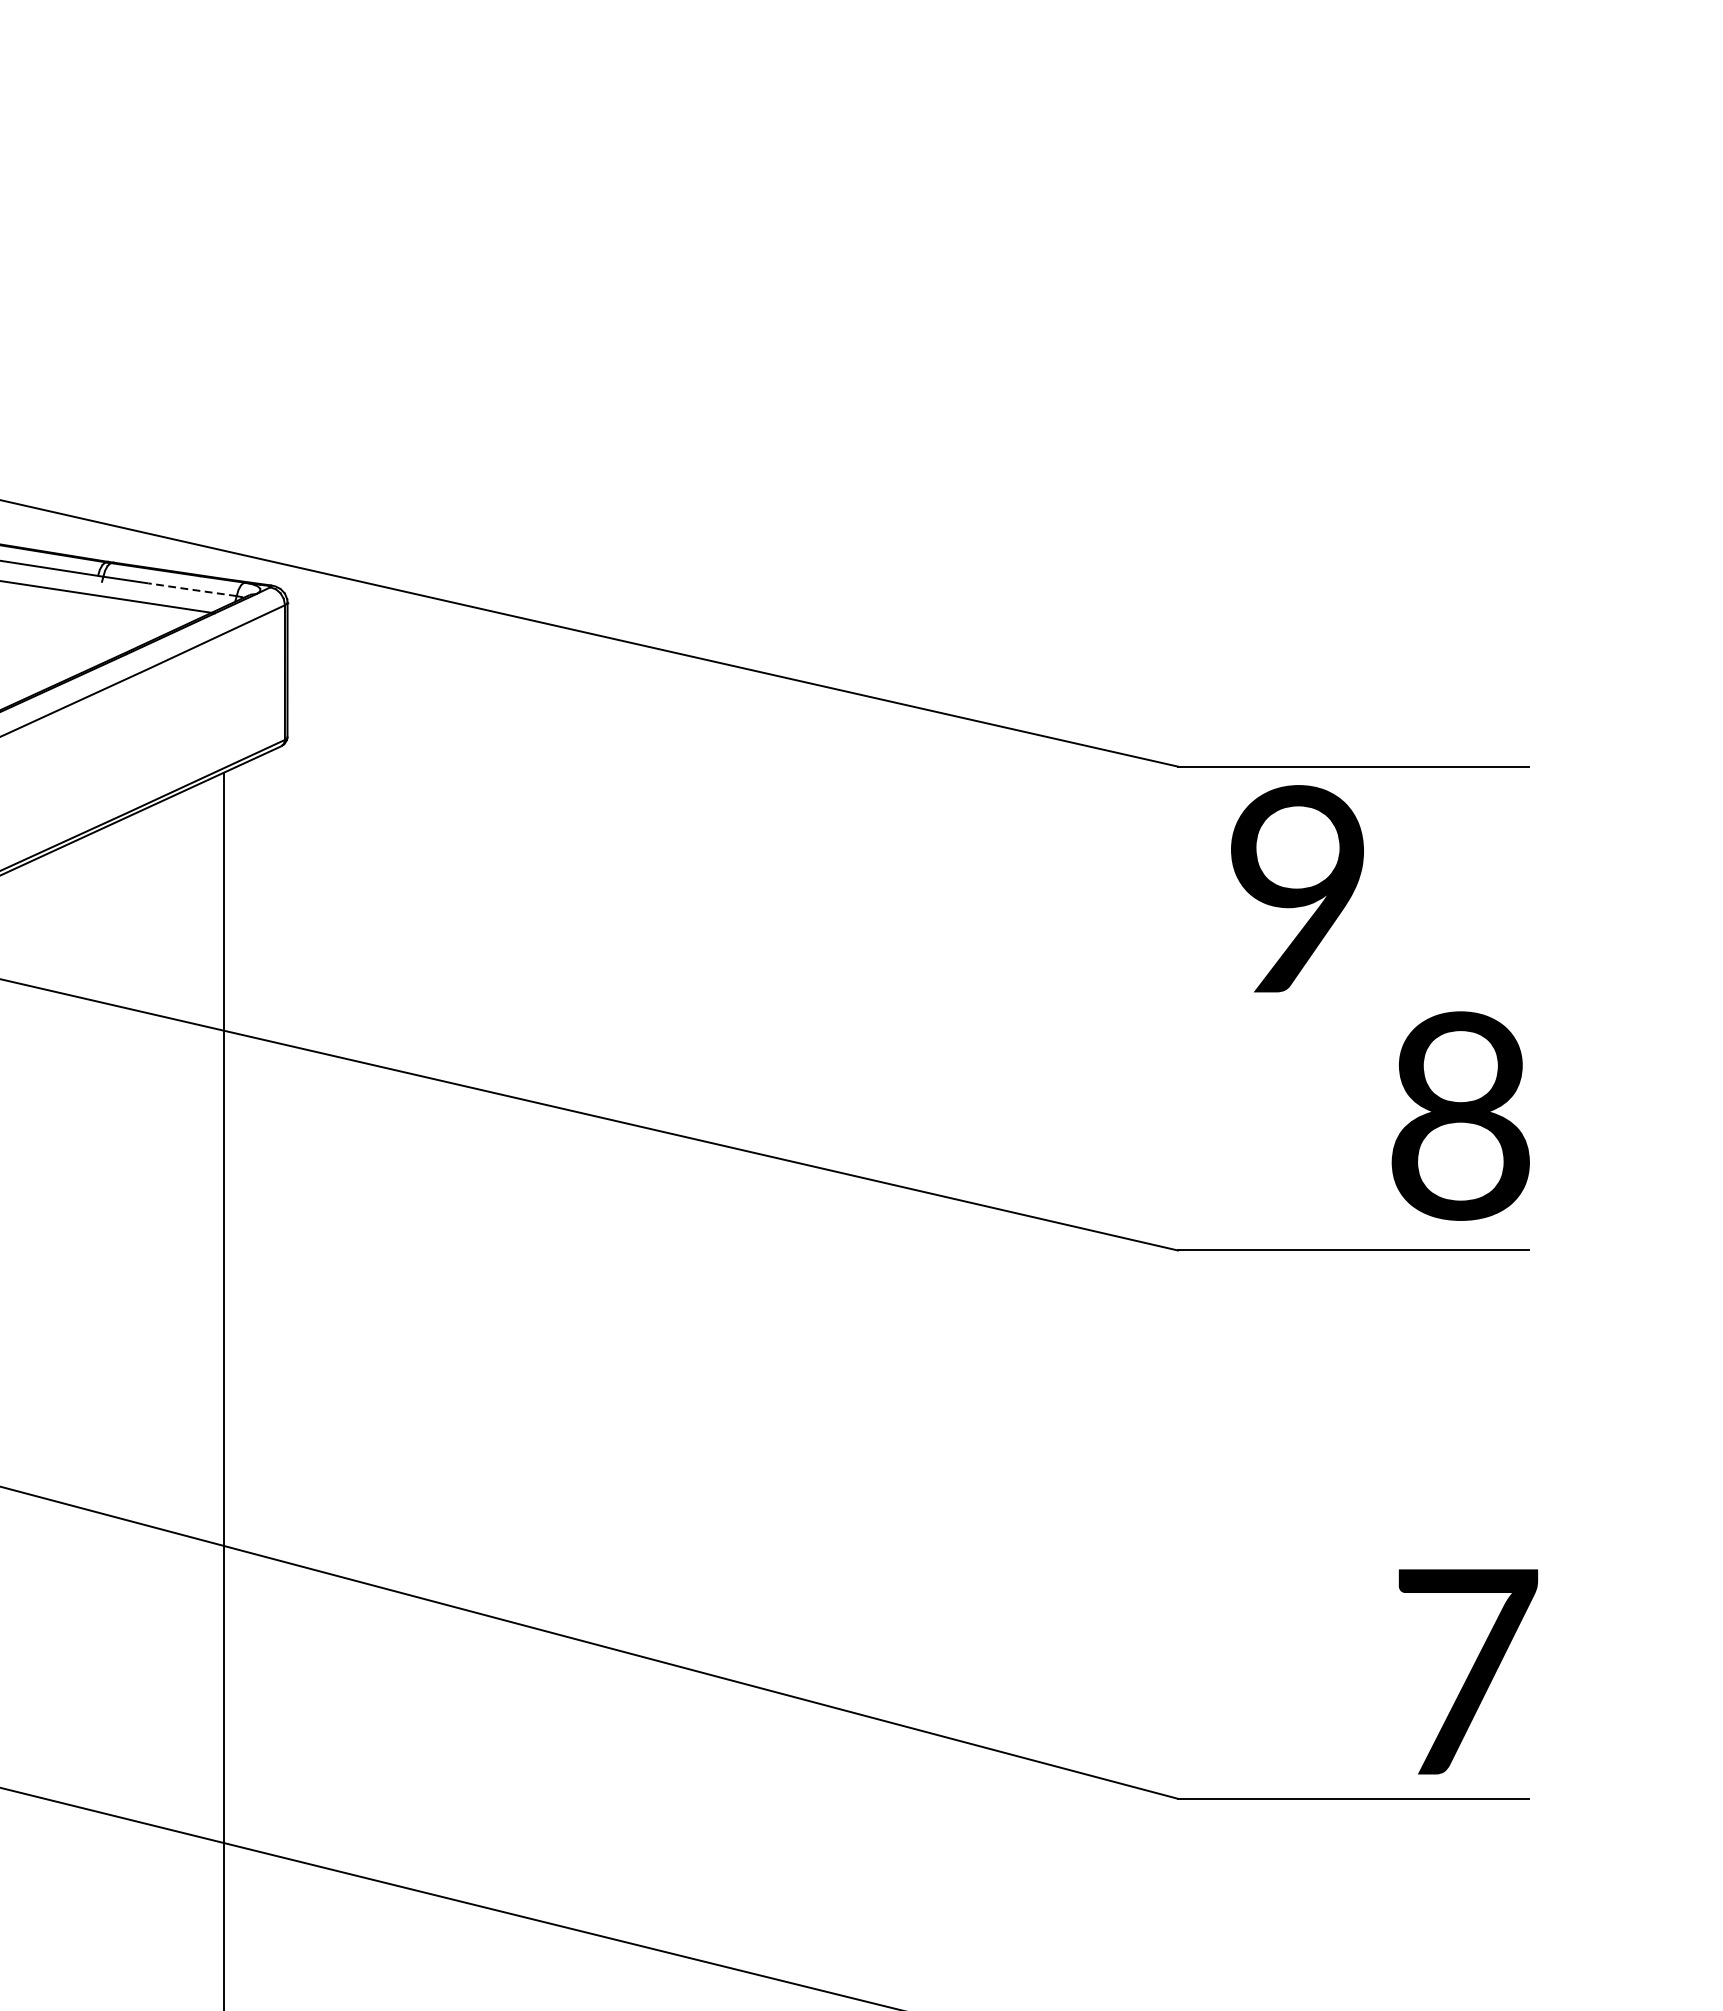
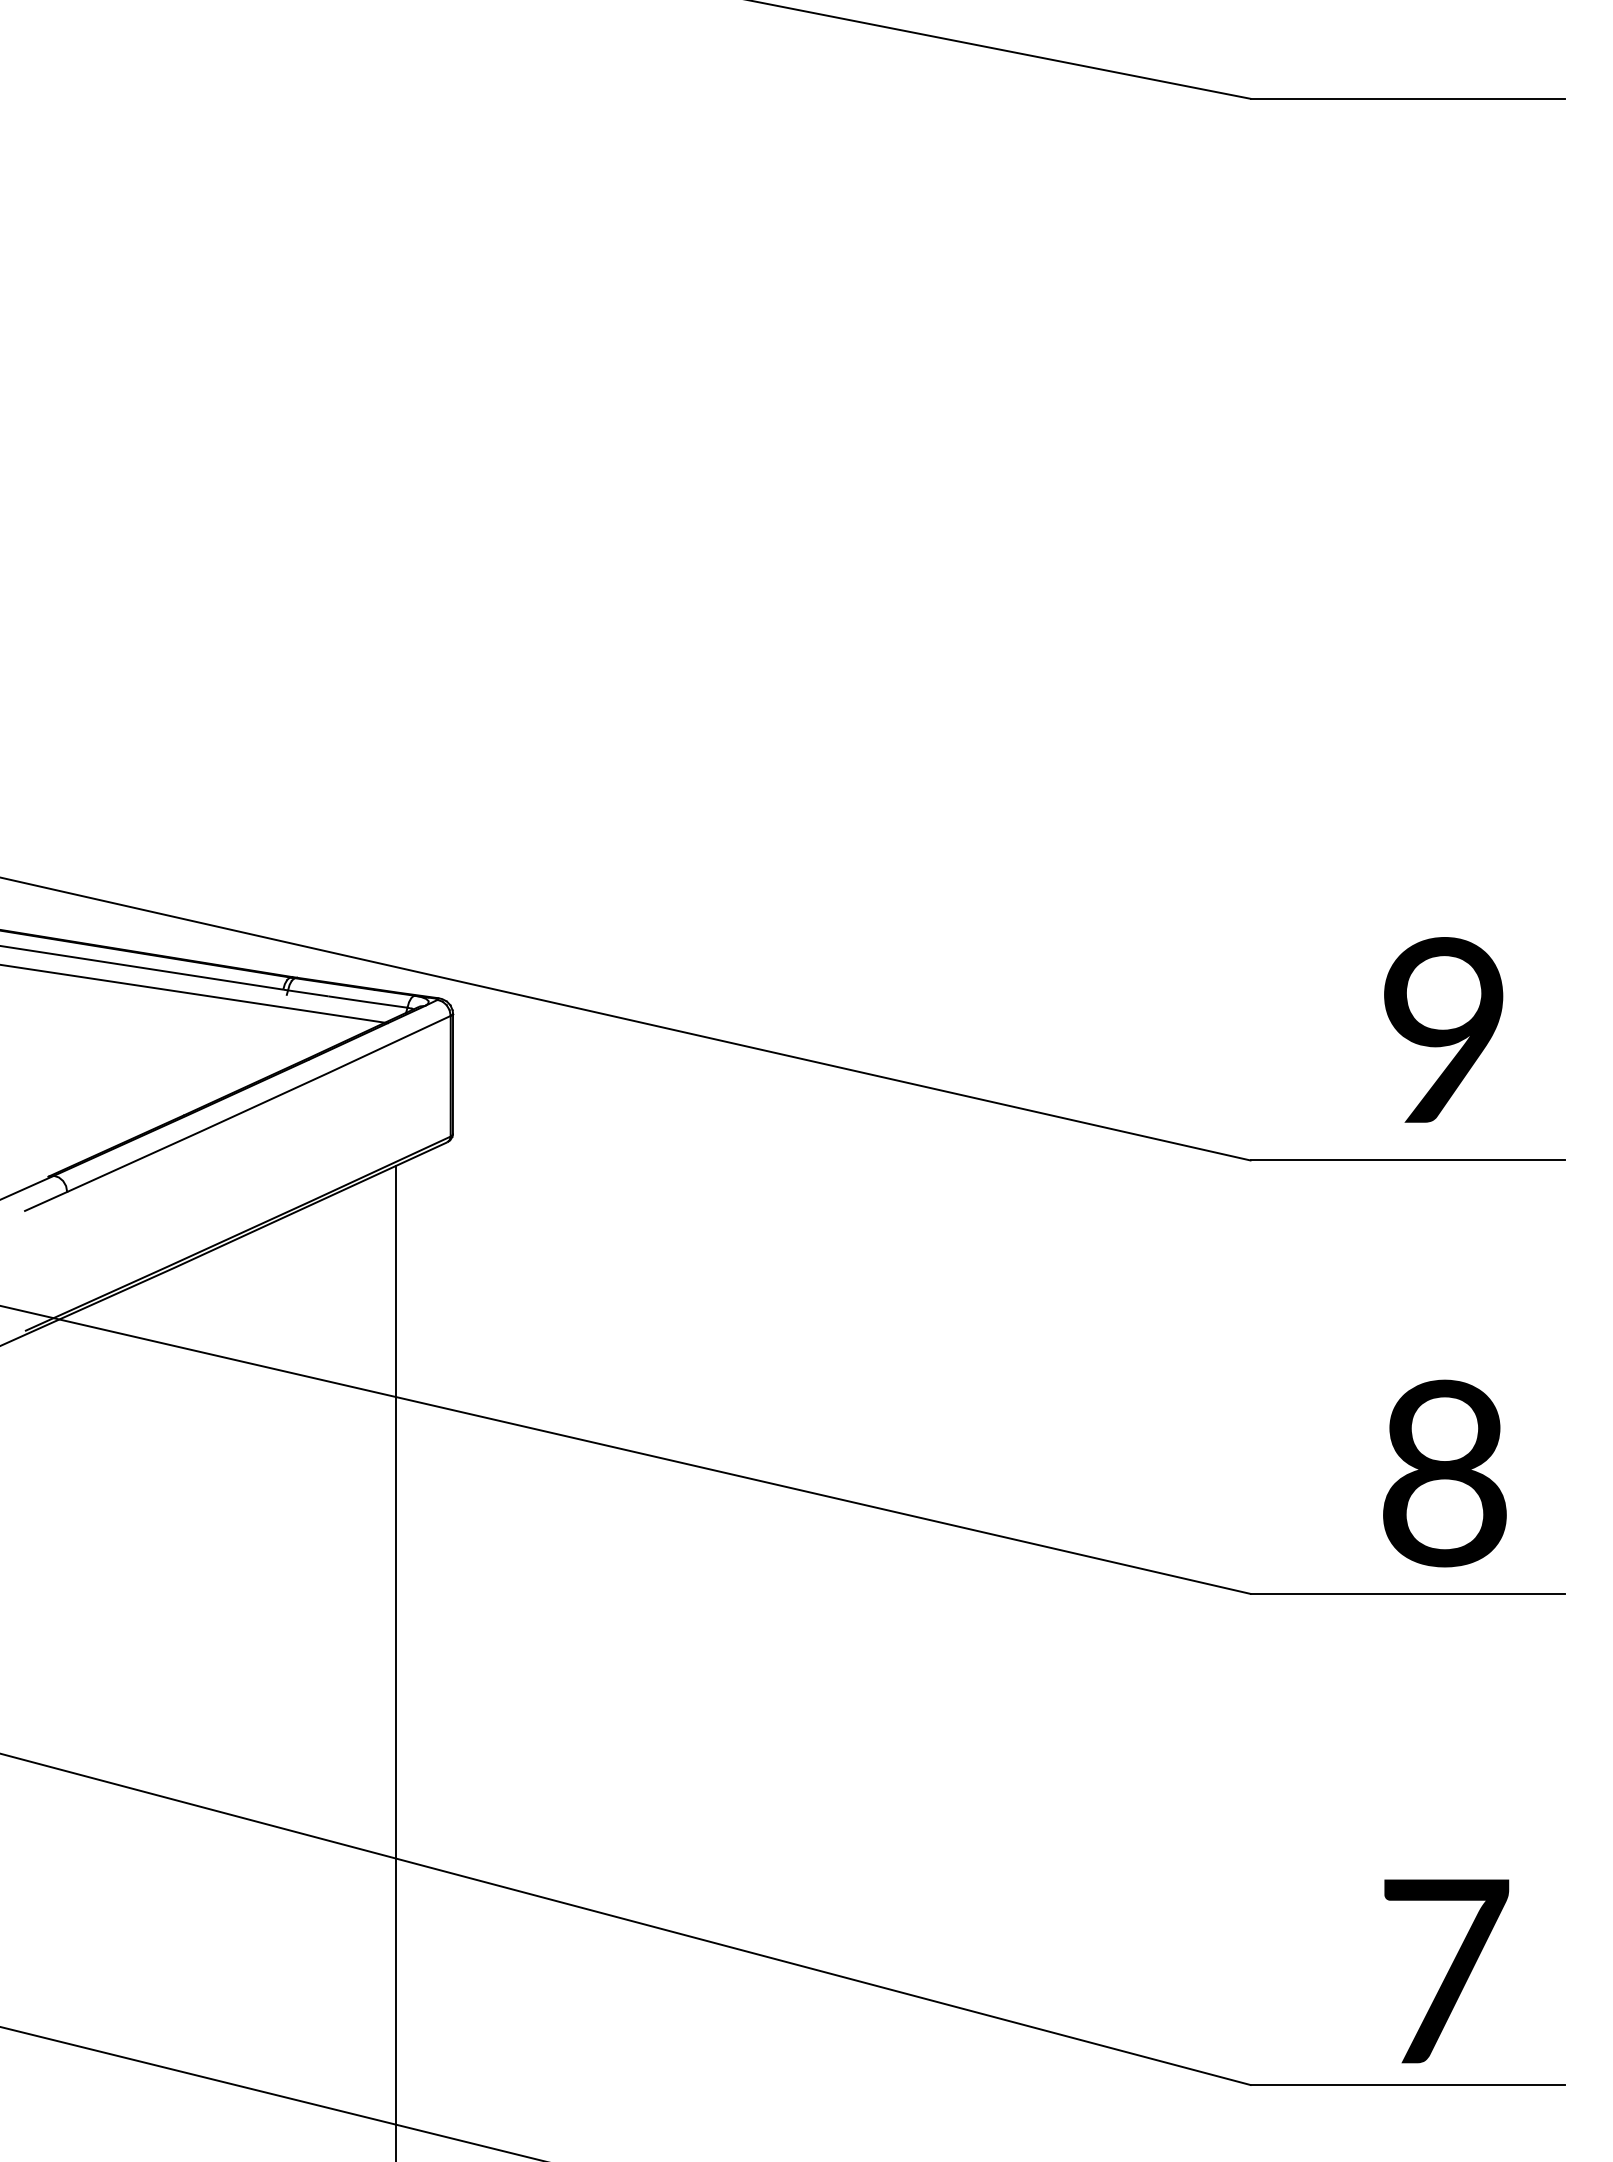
line: (193, 590) -> (368, 1002), dashed -> solid
text: (1297, 888) -> (1443, 1029), moved
text: (1460, 1116) -> (1444, 1473), moved
text: (1468, 1672) -> (1446, 1971), moved

